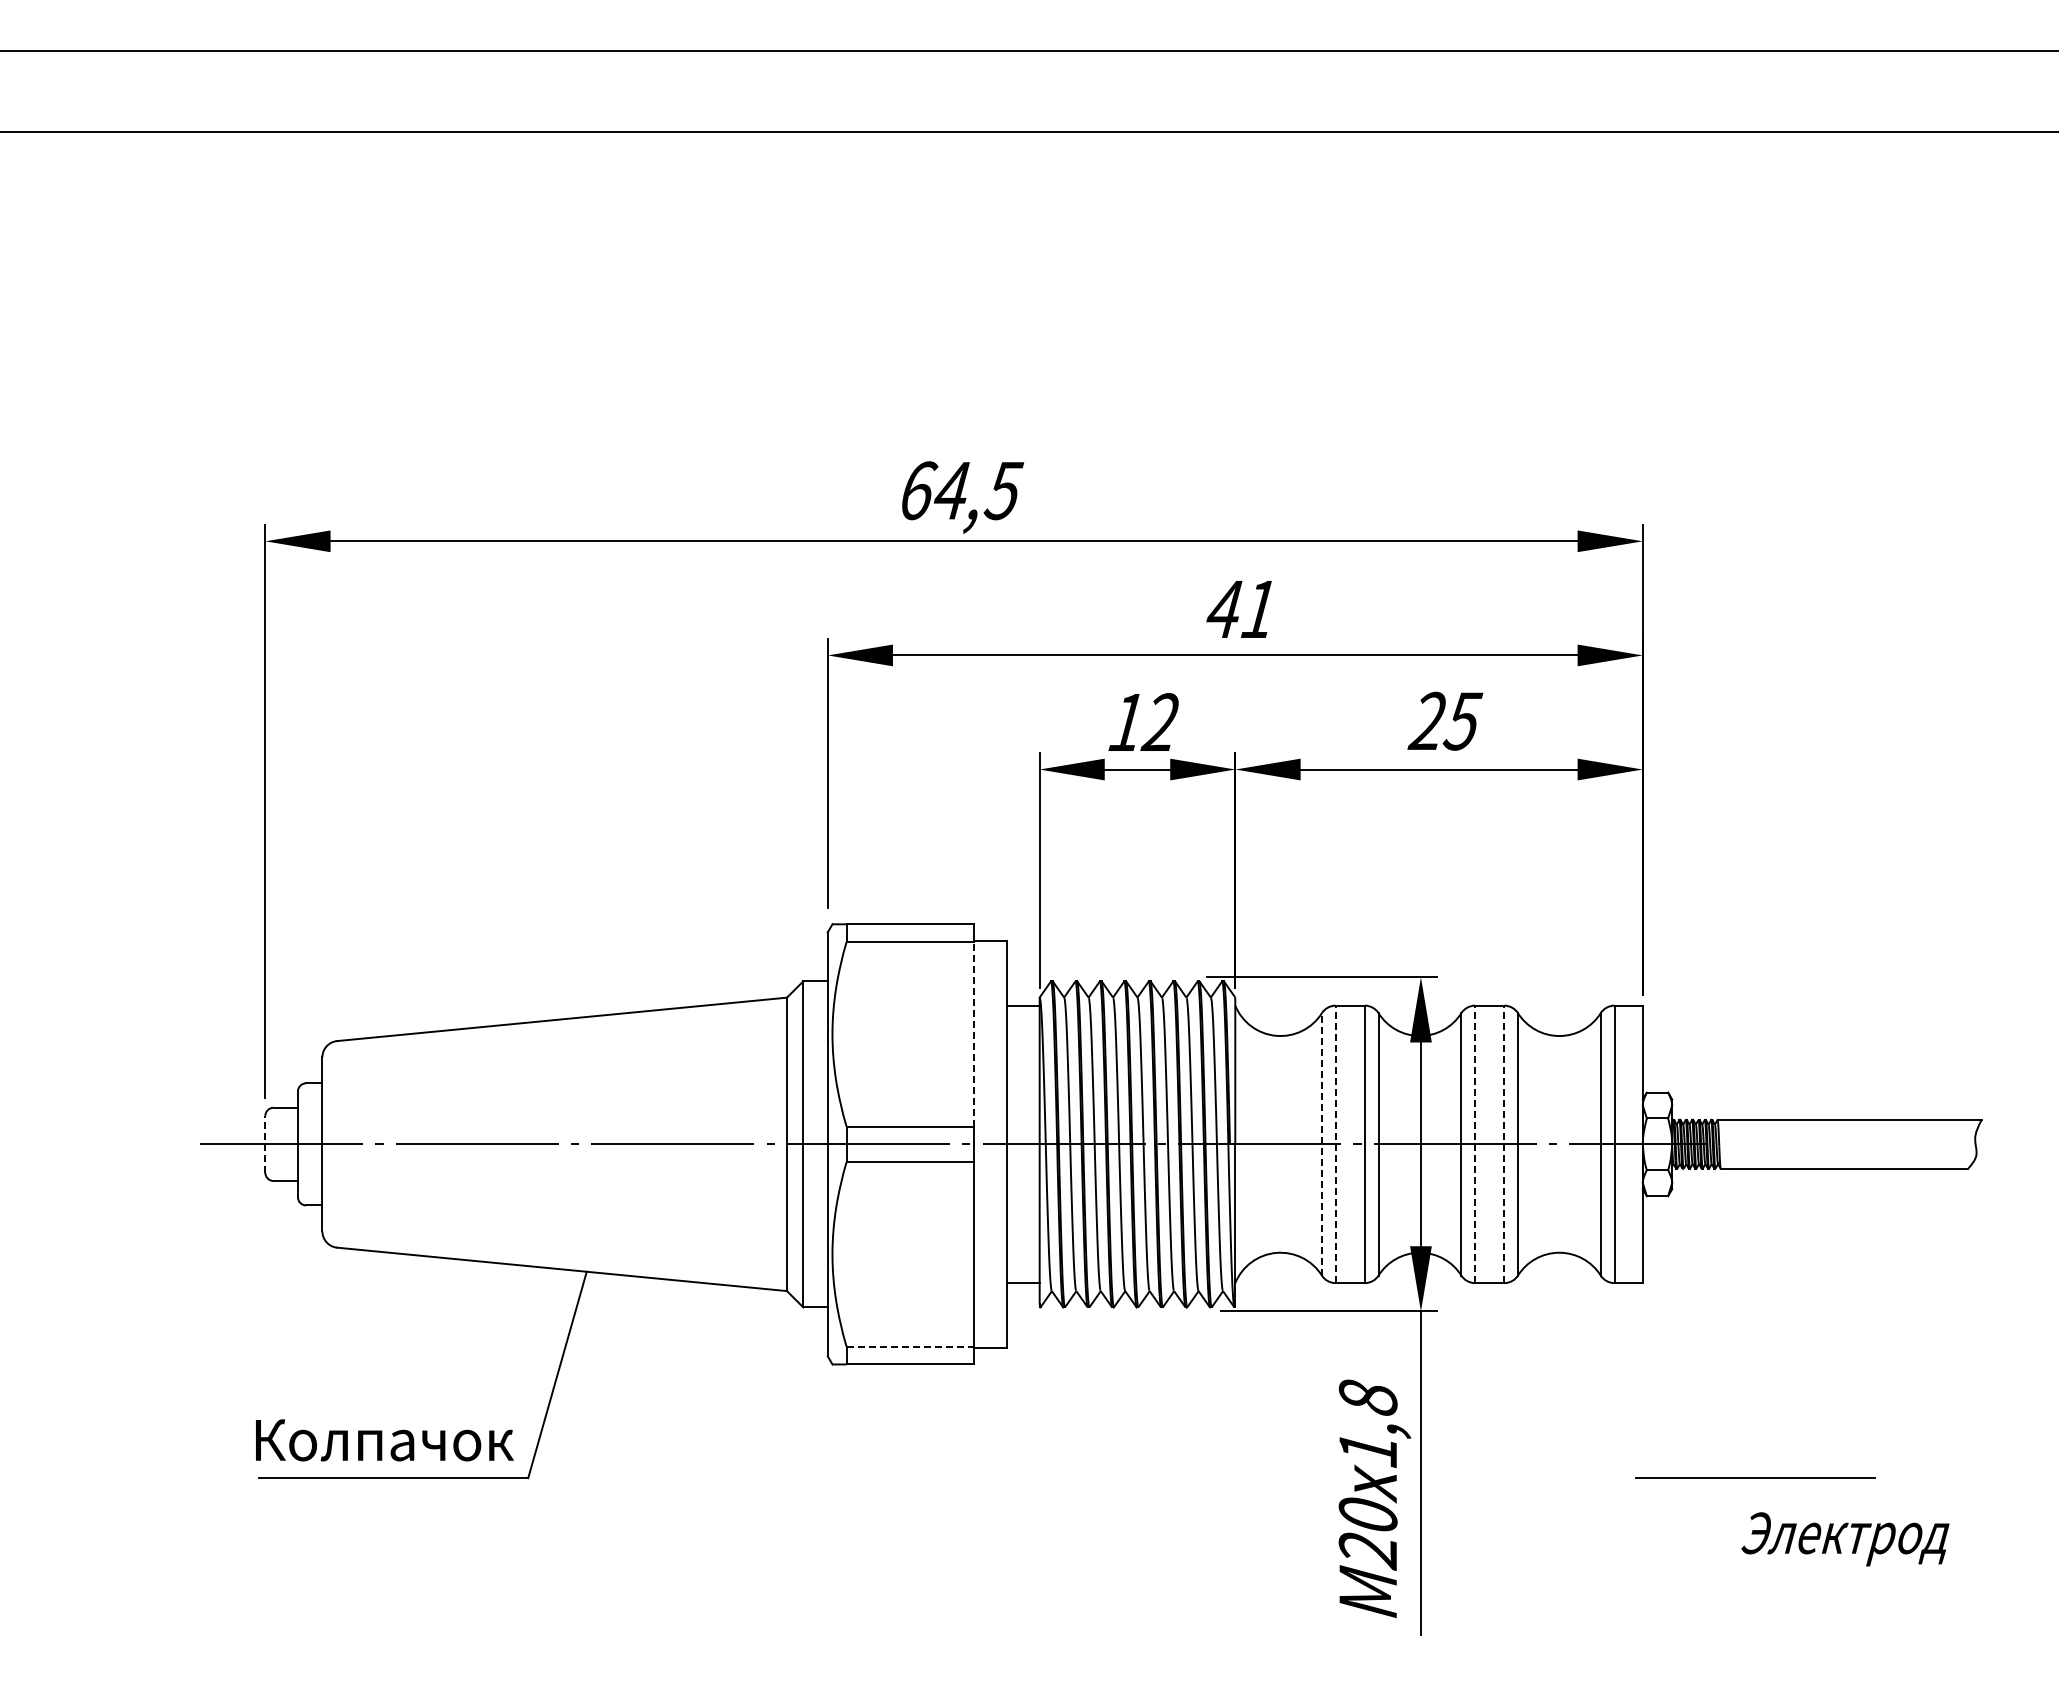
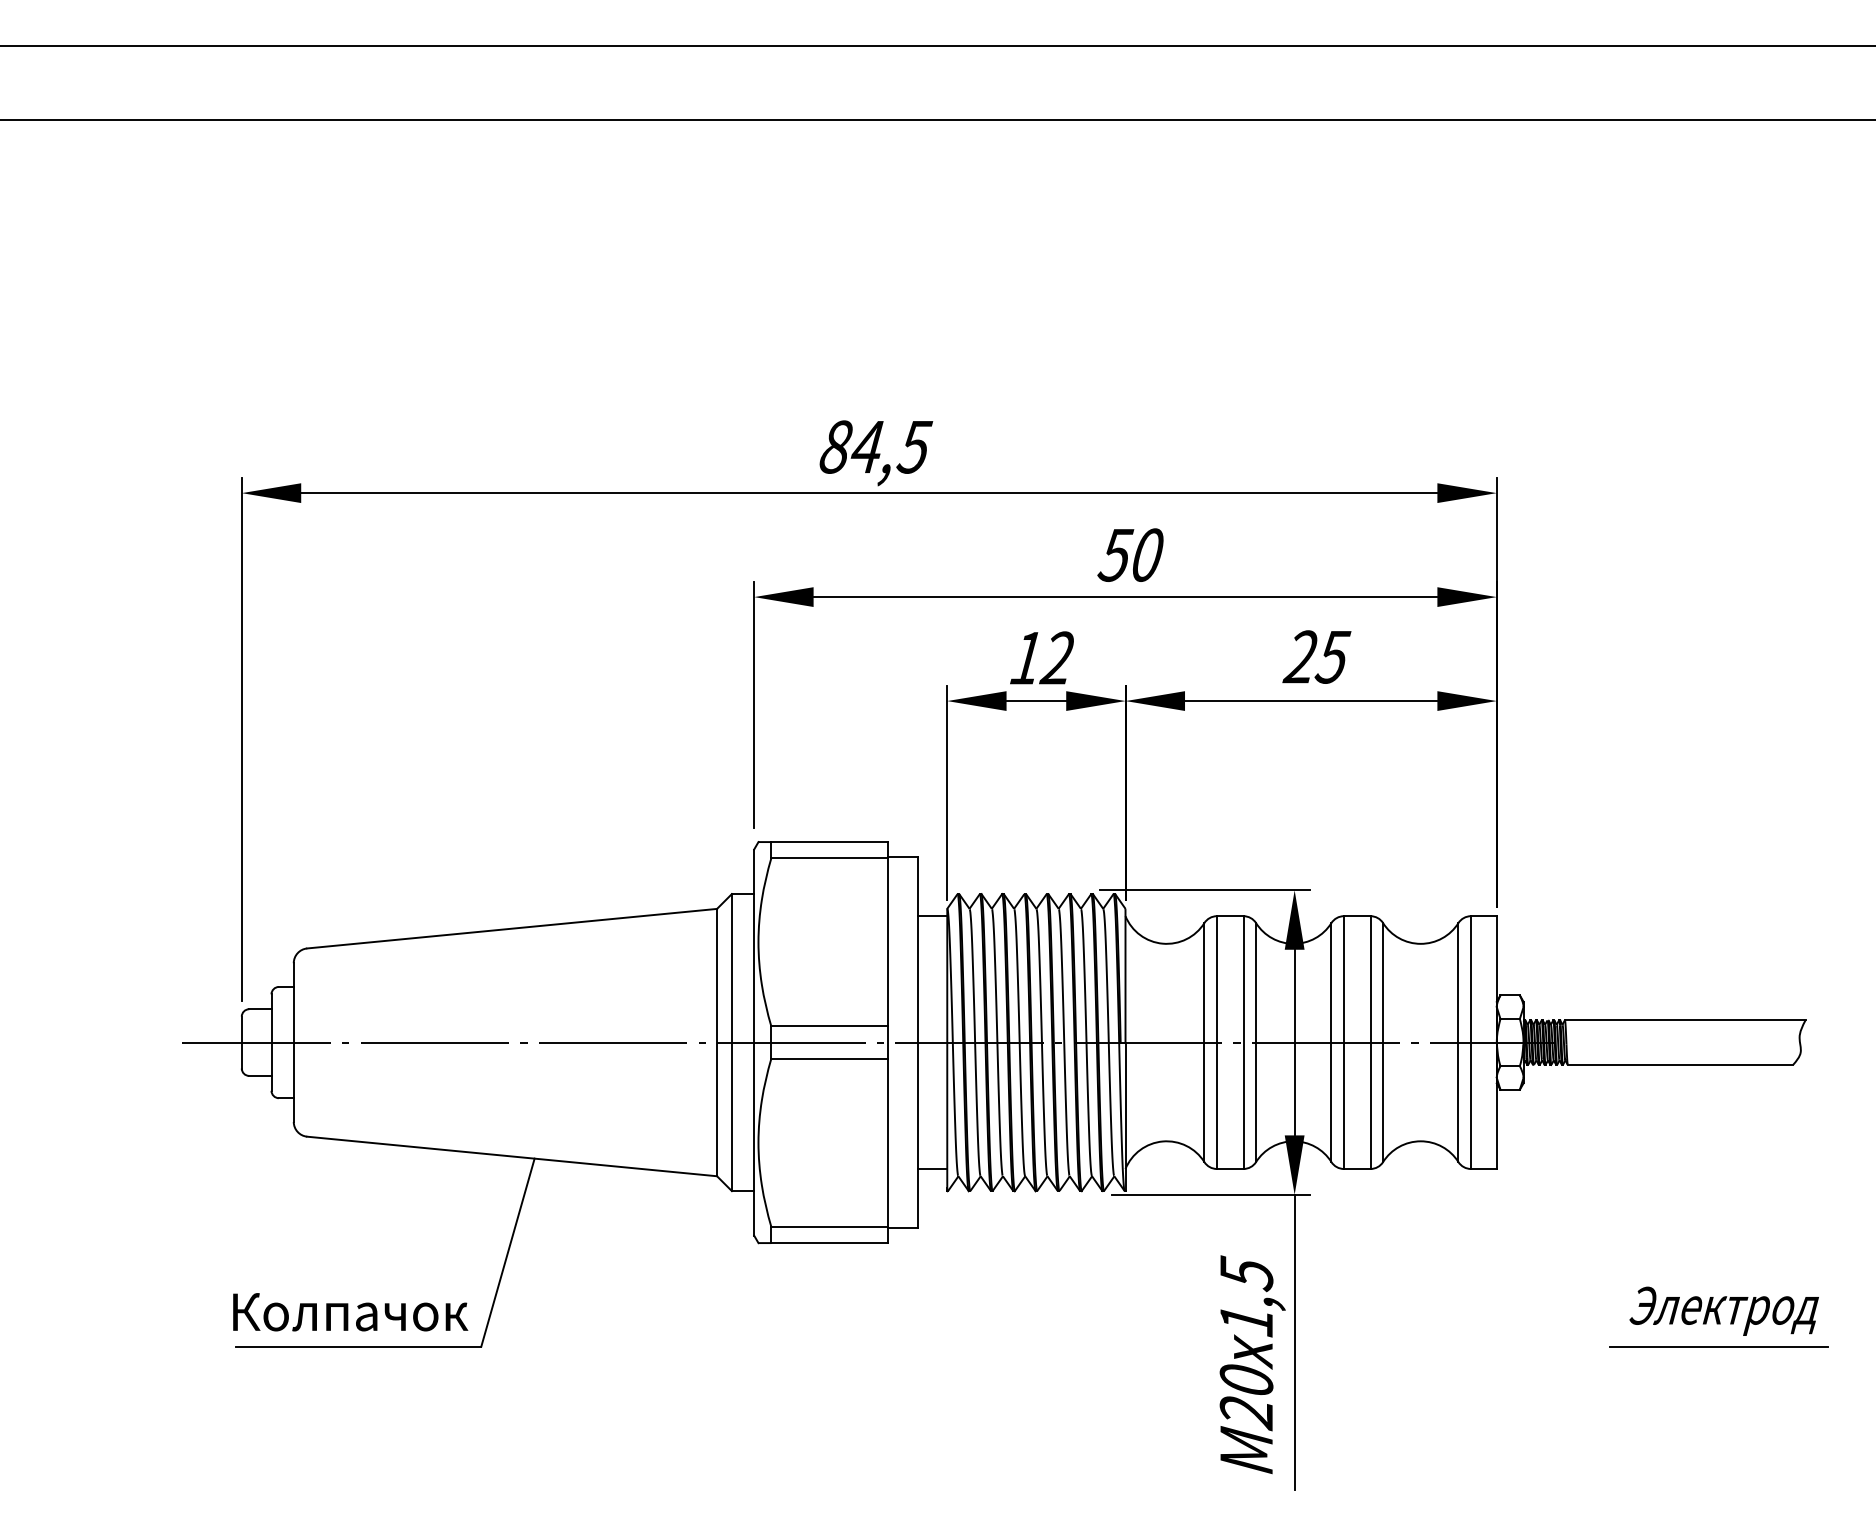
text: (918, 490) -> (836, 446), 64,5 -> 84,5
text: (1240, 608) -> (1130, 554), 41 -> 50
line: (974, 1033) -> (887, 941), dashed -> solid
line: (265, 1143) -> (241, 1041), dashed -> solid
line: (1321, 1143) -> (1204, 1041), dashed -> solid
line: (1335, 1144) -> (1216, 1042), dashed -> solid
line: (1475, 1144) -> (1344, 1042), dashed -> solid
line: (1504, 1144) -> (1370, 1042), dashed -> solid
line: (910, 1346) -> (829, 1226), dashed -> solid
text: (1367, 1397) -> (1245, 1273), 1,8 -> 1,5
line: (1755, 1477) -> (1718, 1346), moved
text: (1845, 1539) -> (1724, 1311), moved

